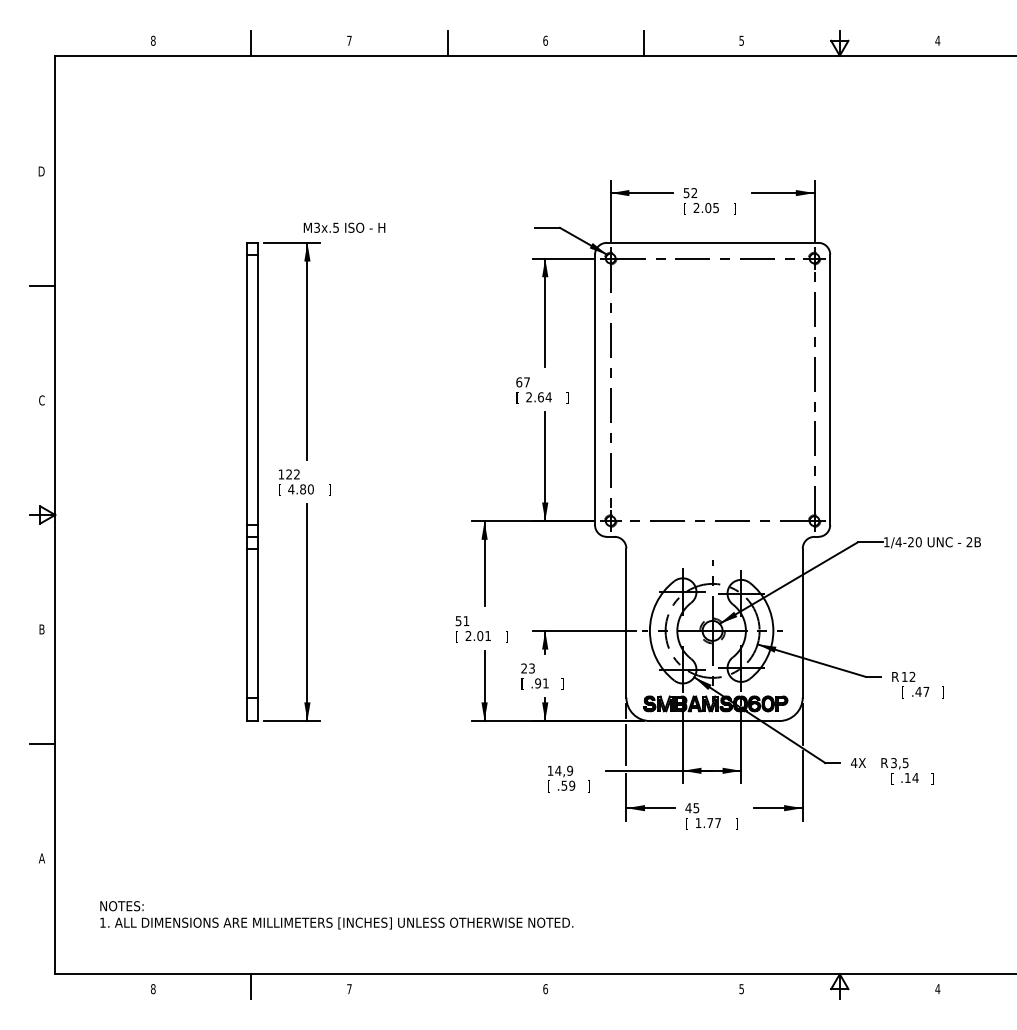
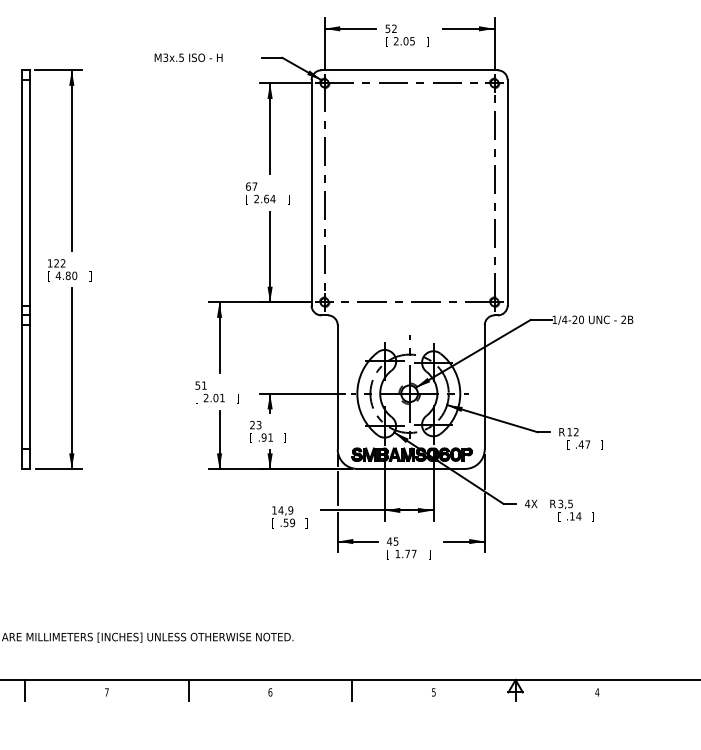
text: (344, 227) -> (188, 57), moved
line: (447, 986) -> (188, 690), added
line: (643, 986) -> (352, 690), added

